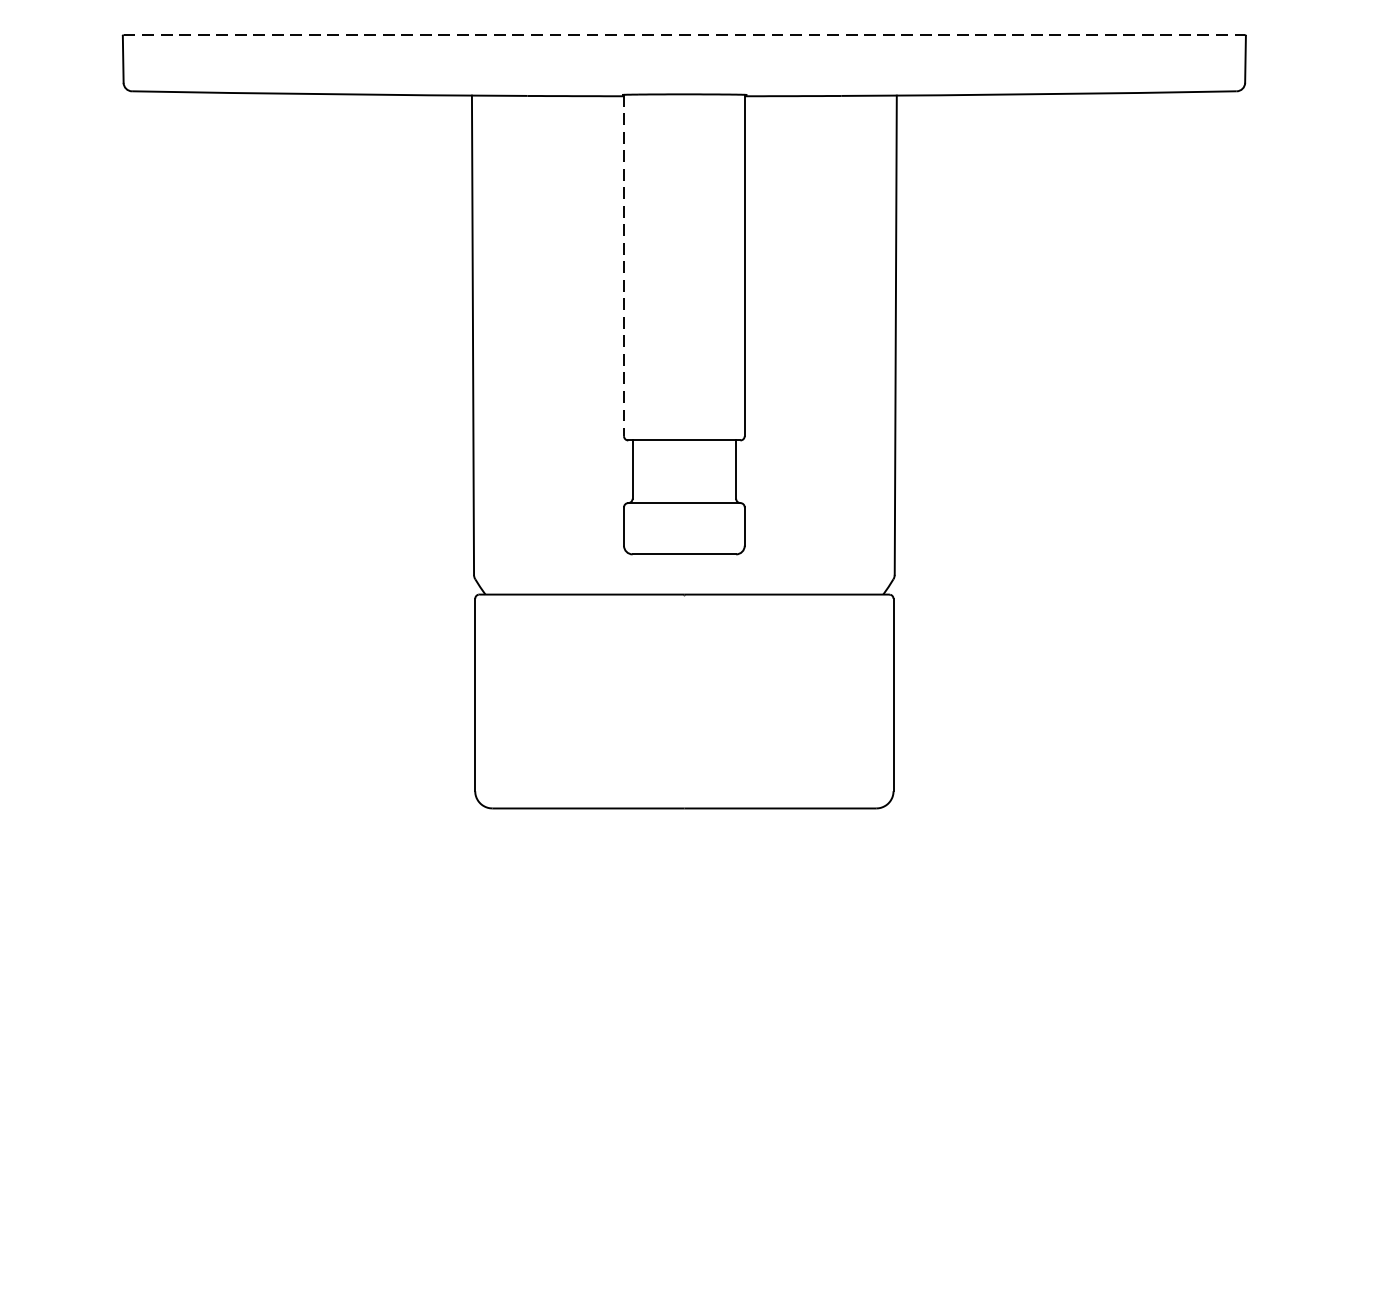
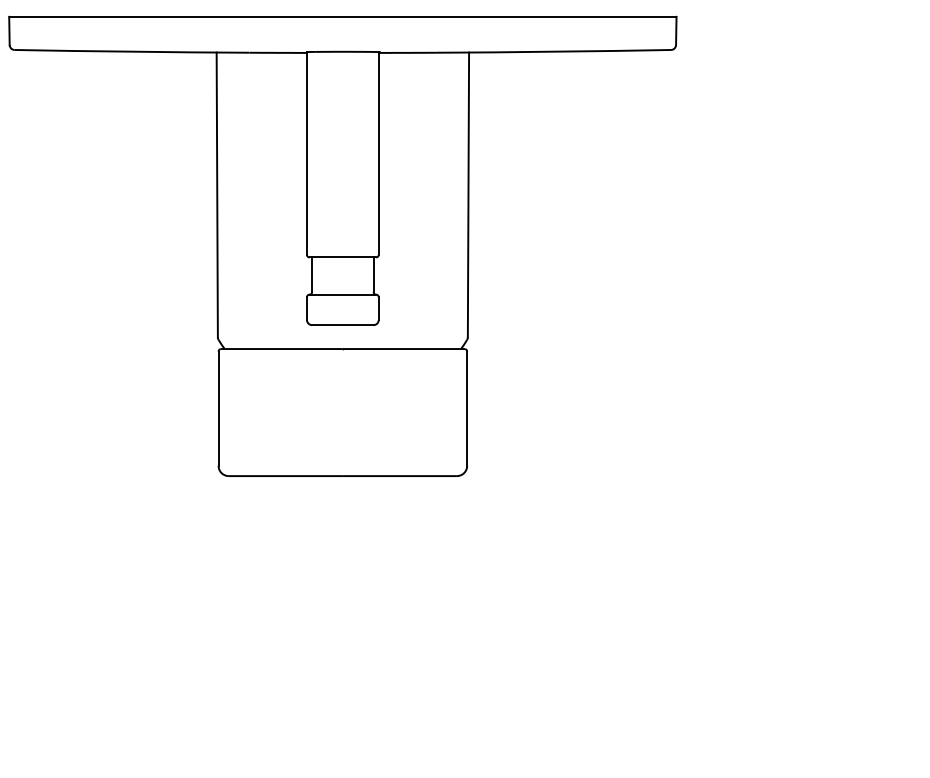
line: (685, 34) -> (343, 16), dashed -> solid
line: (624, 265) -> (307, 153), dashed -> solid

